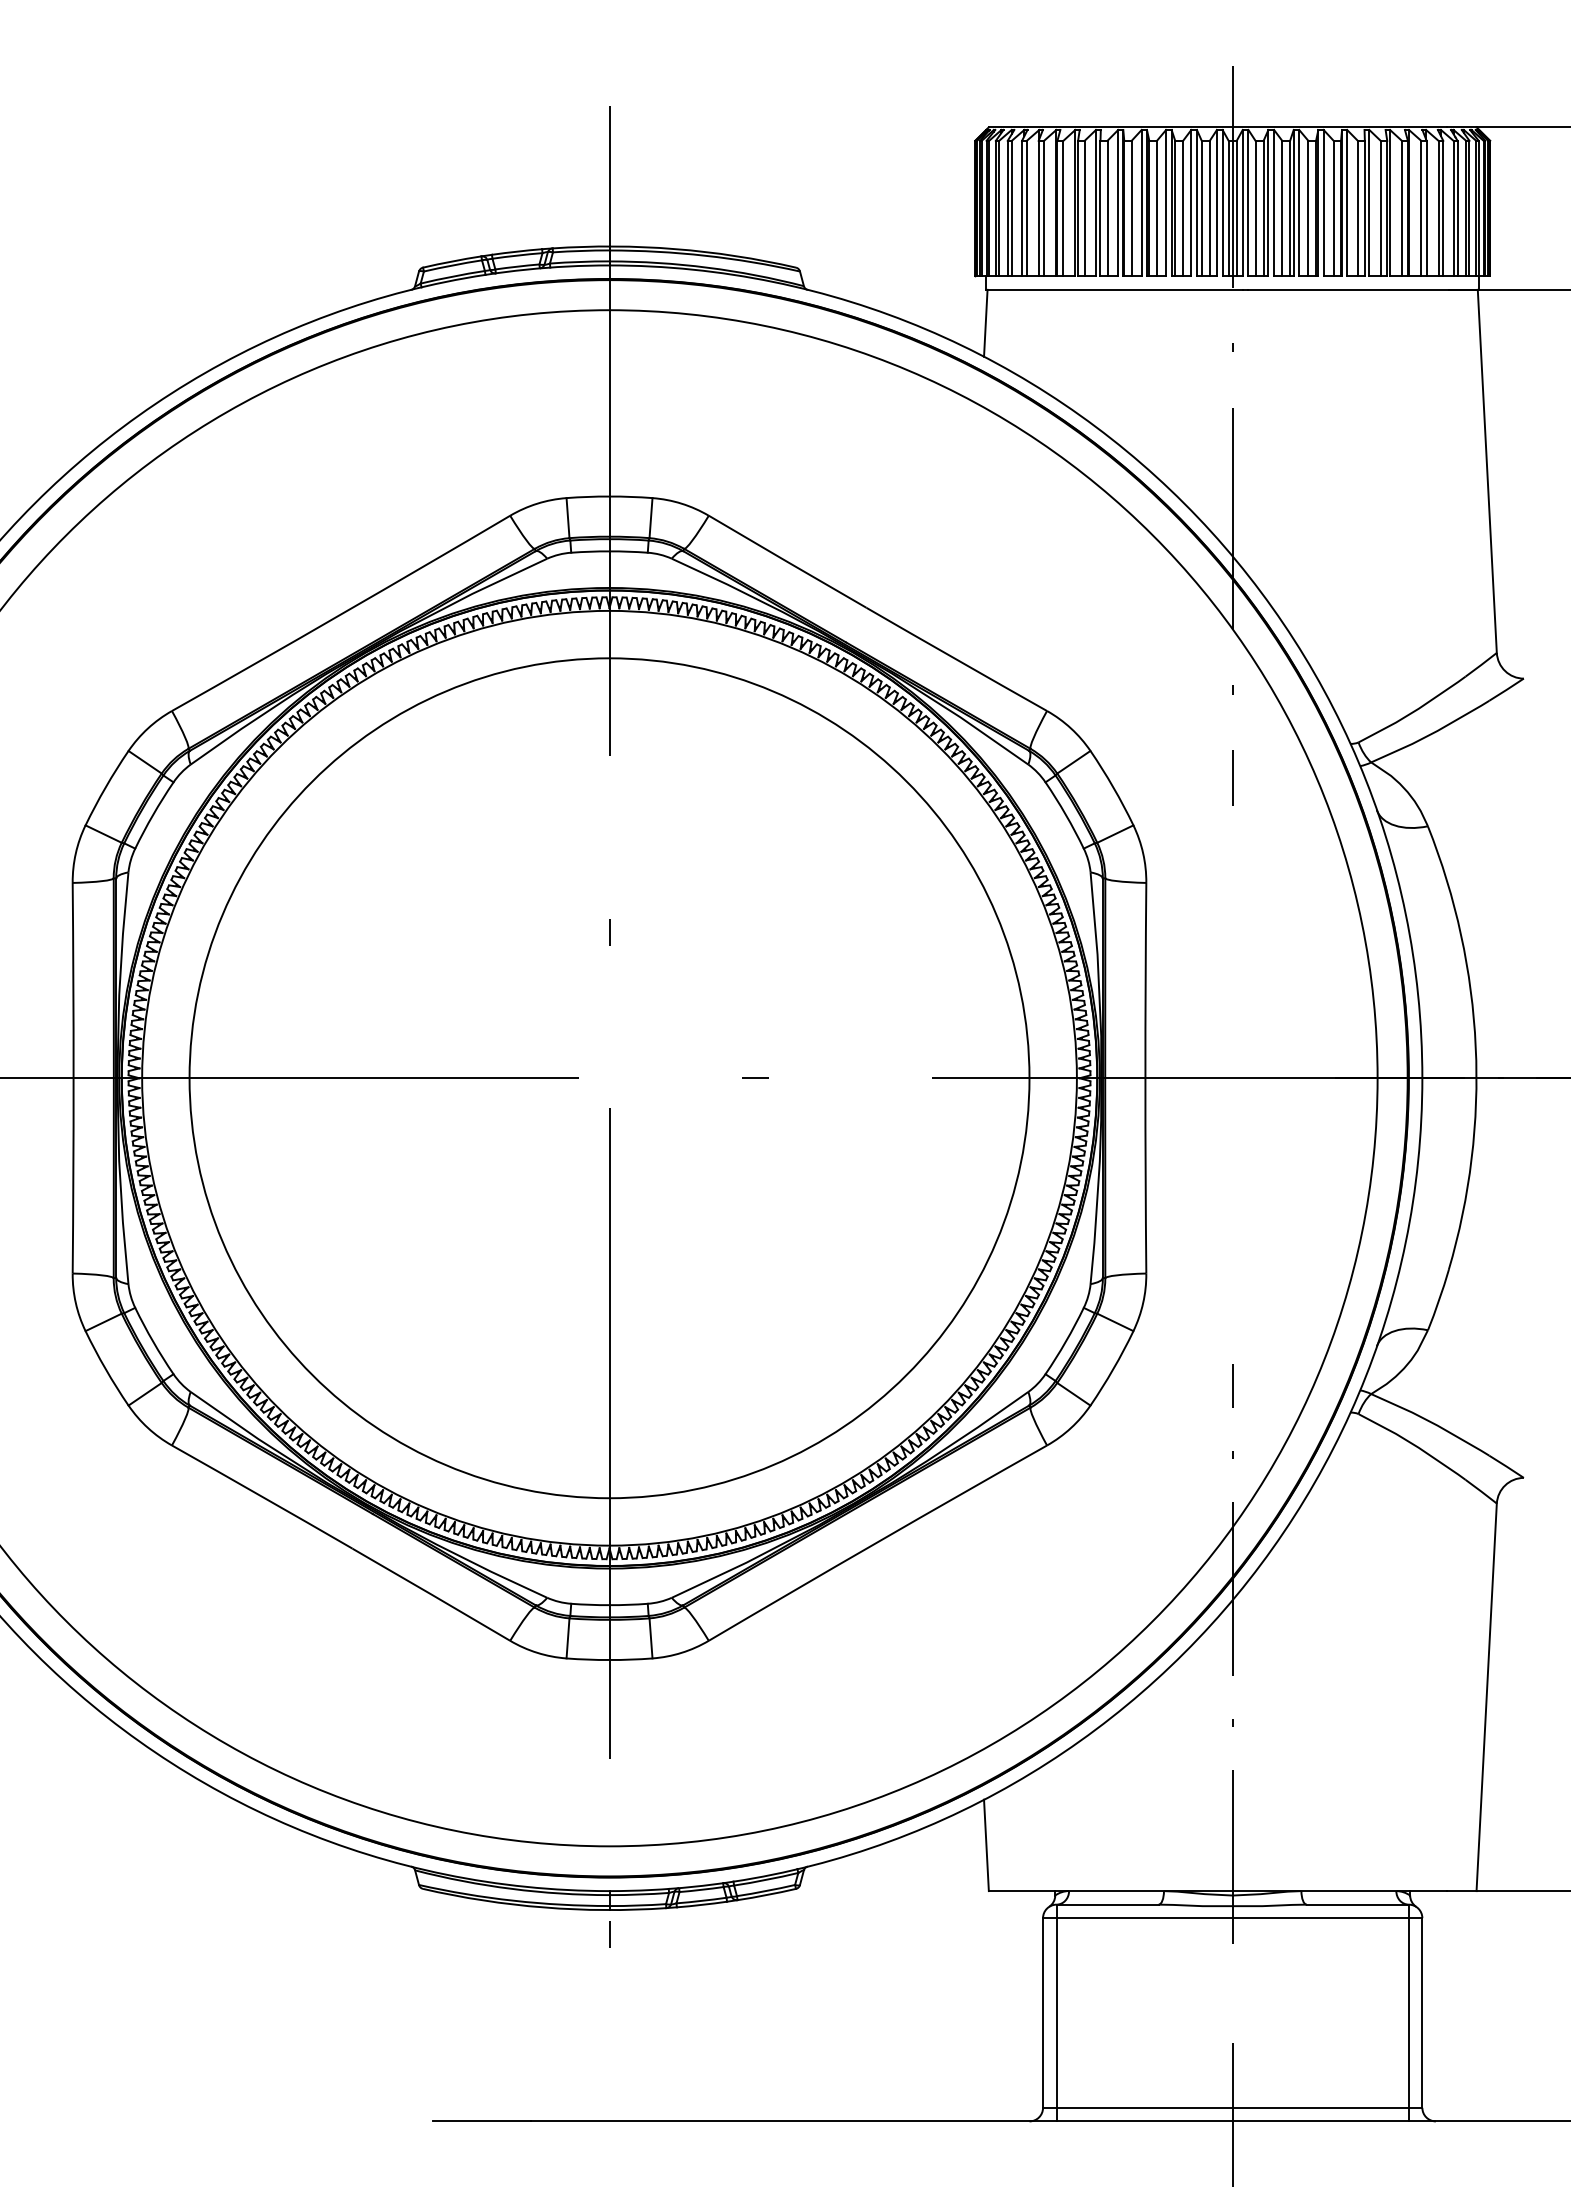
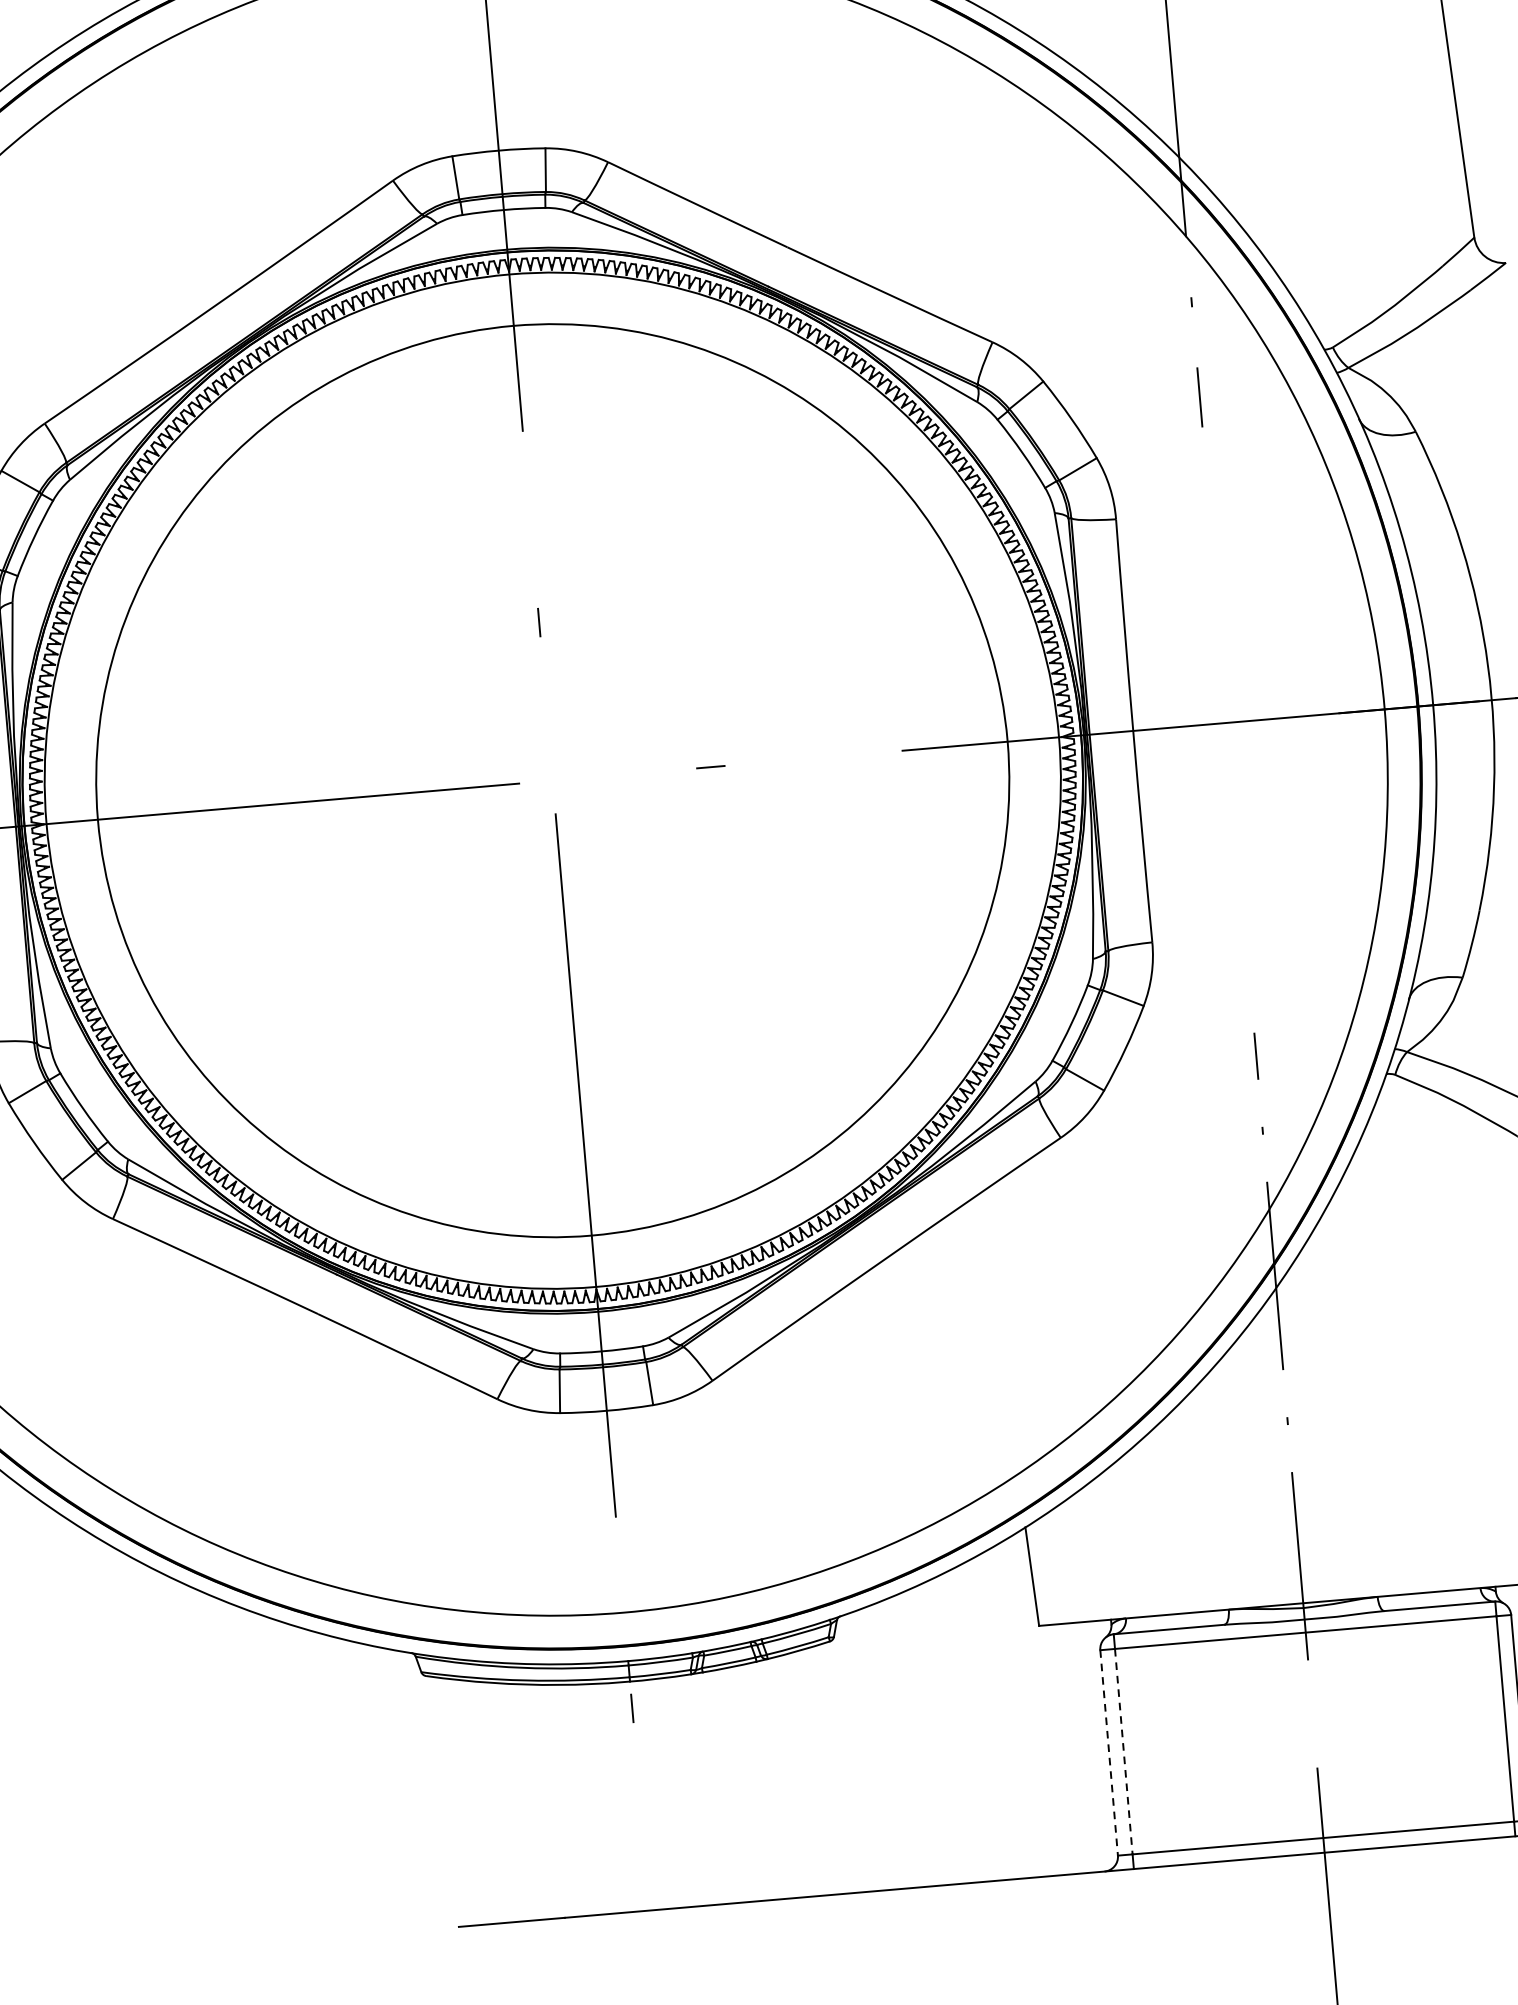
line: (1043, 2013) -> (1109, 1753), solid -> dashed
line: (1056, 2013) -> (1123, 1752), solid -> dashed

